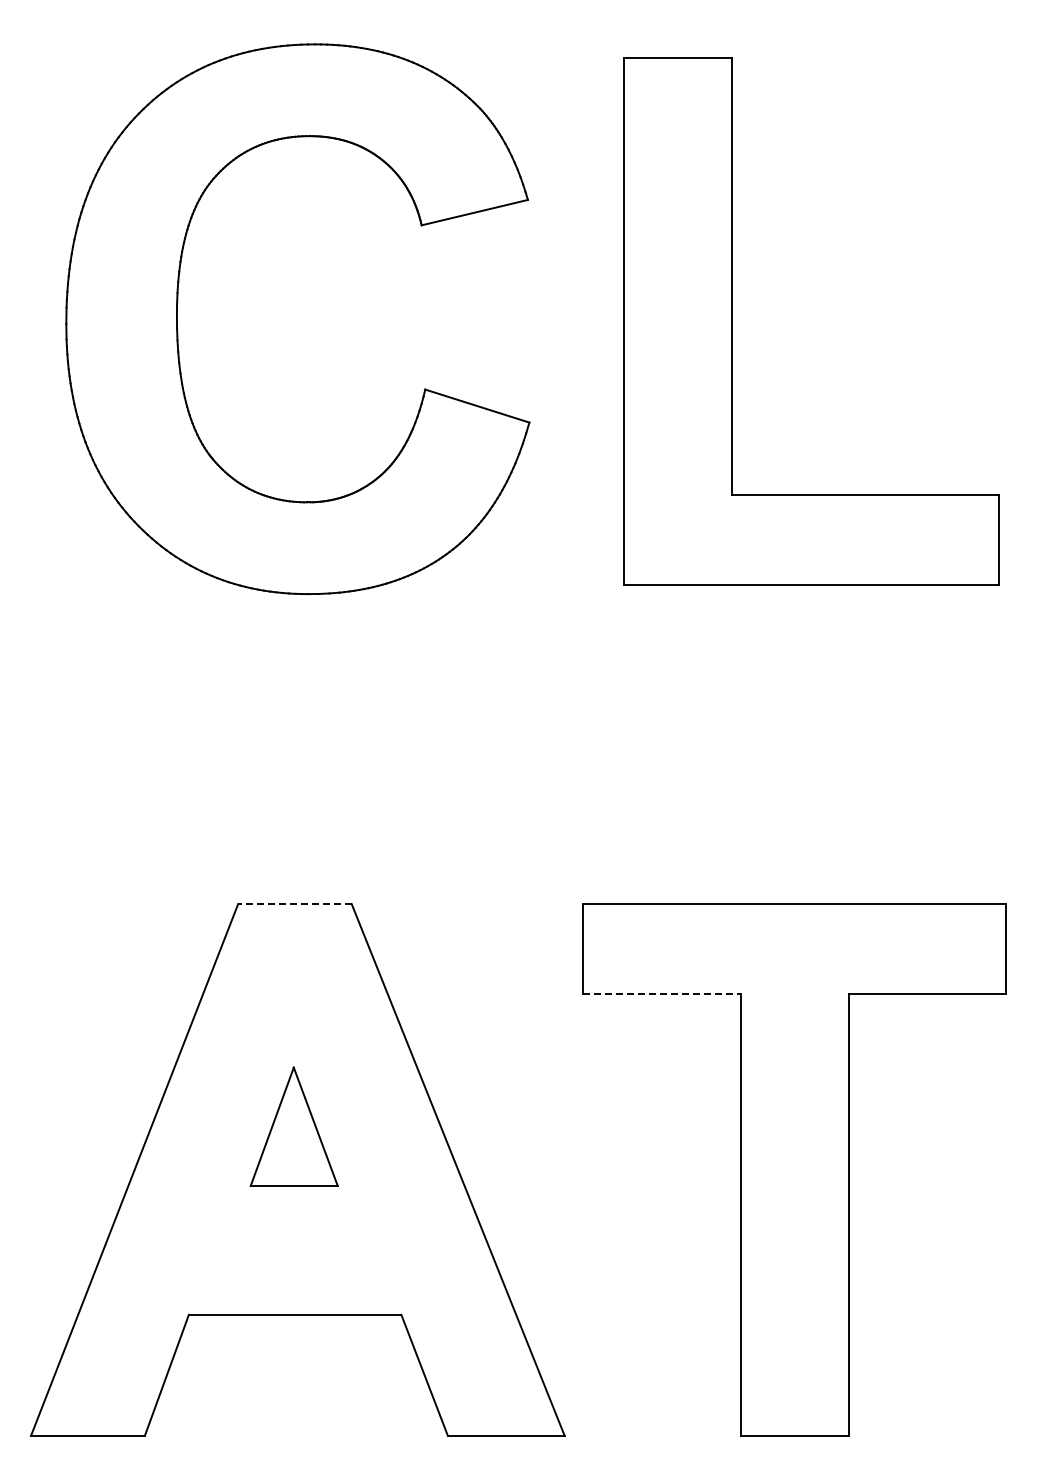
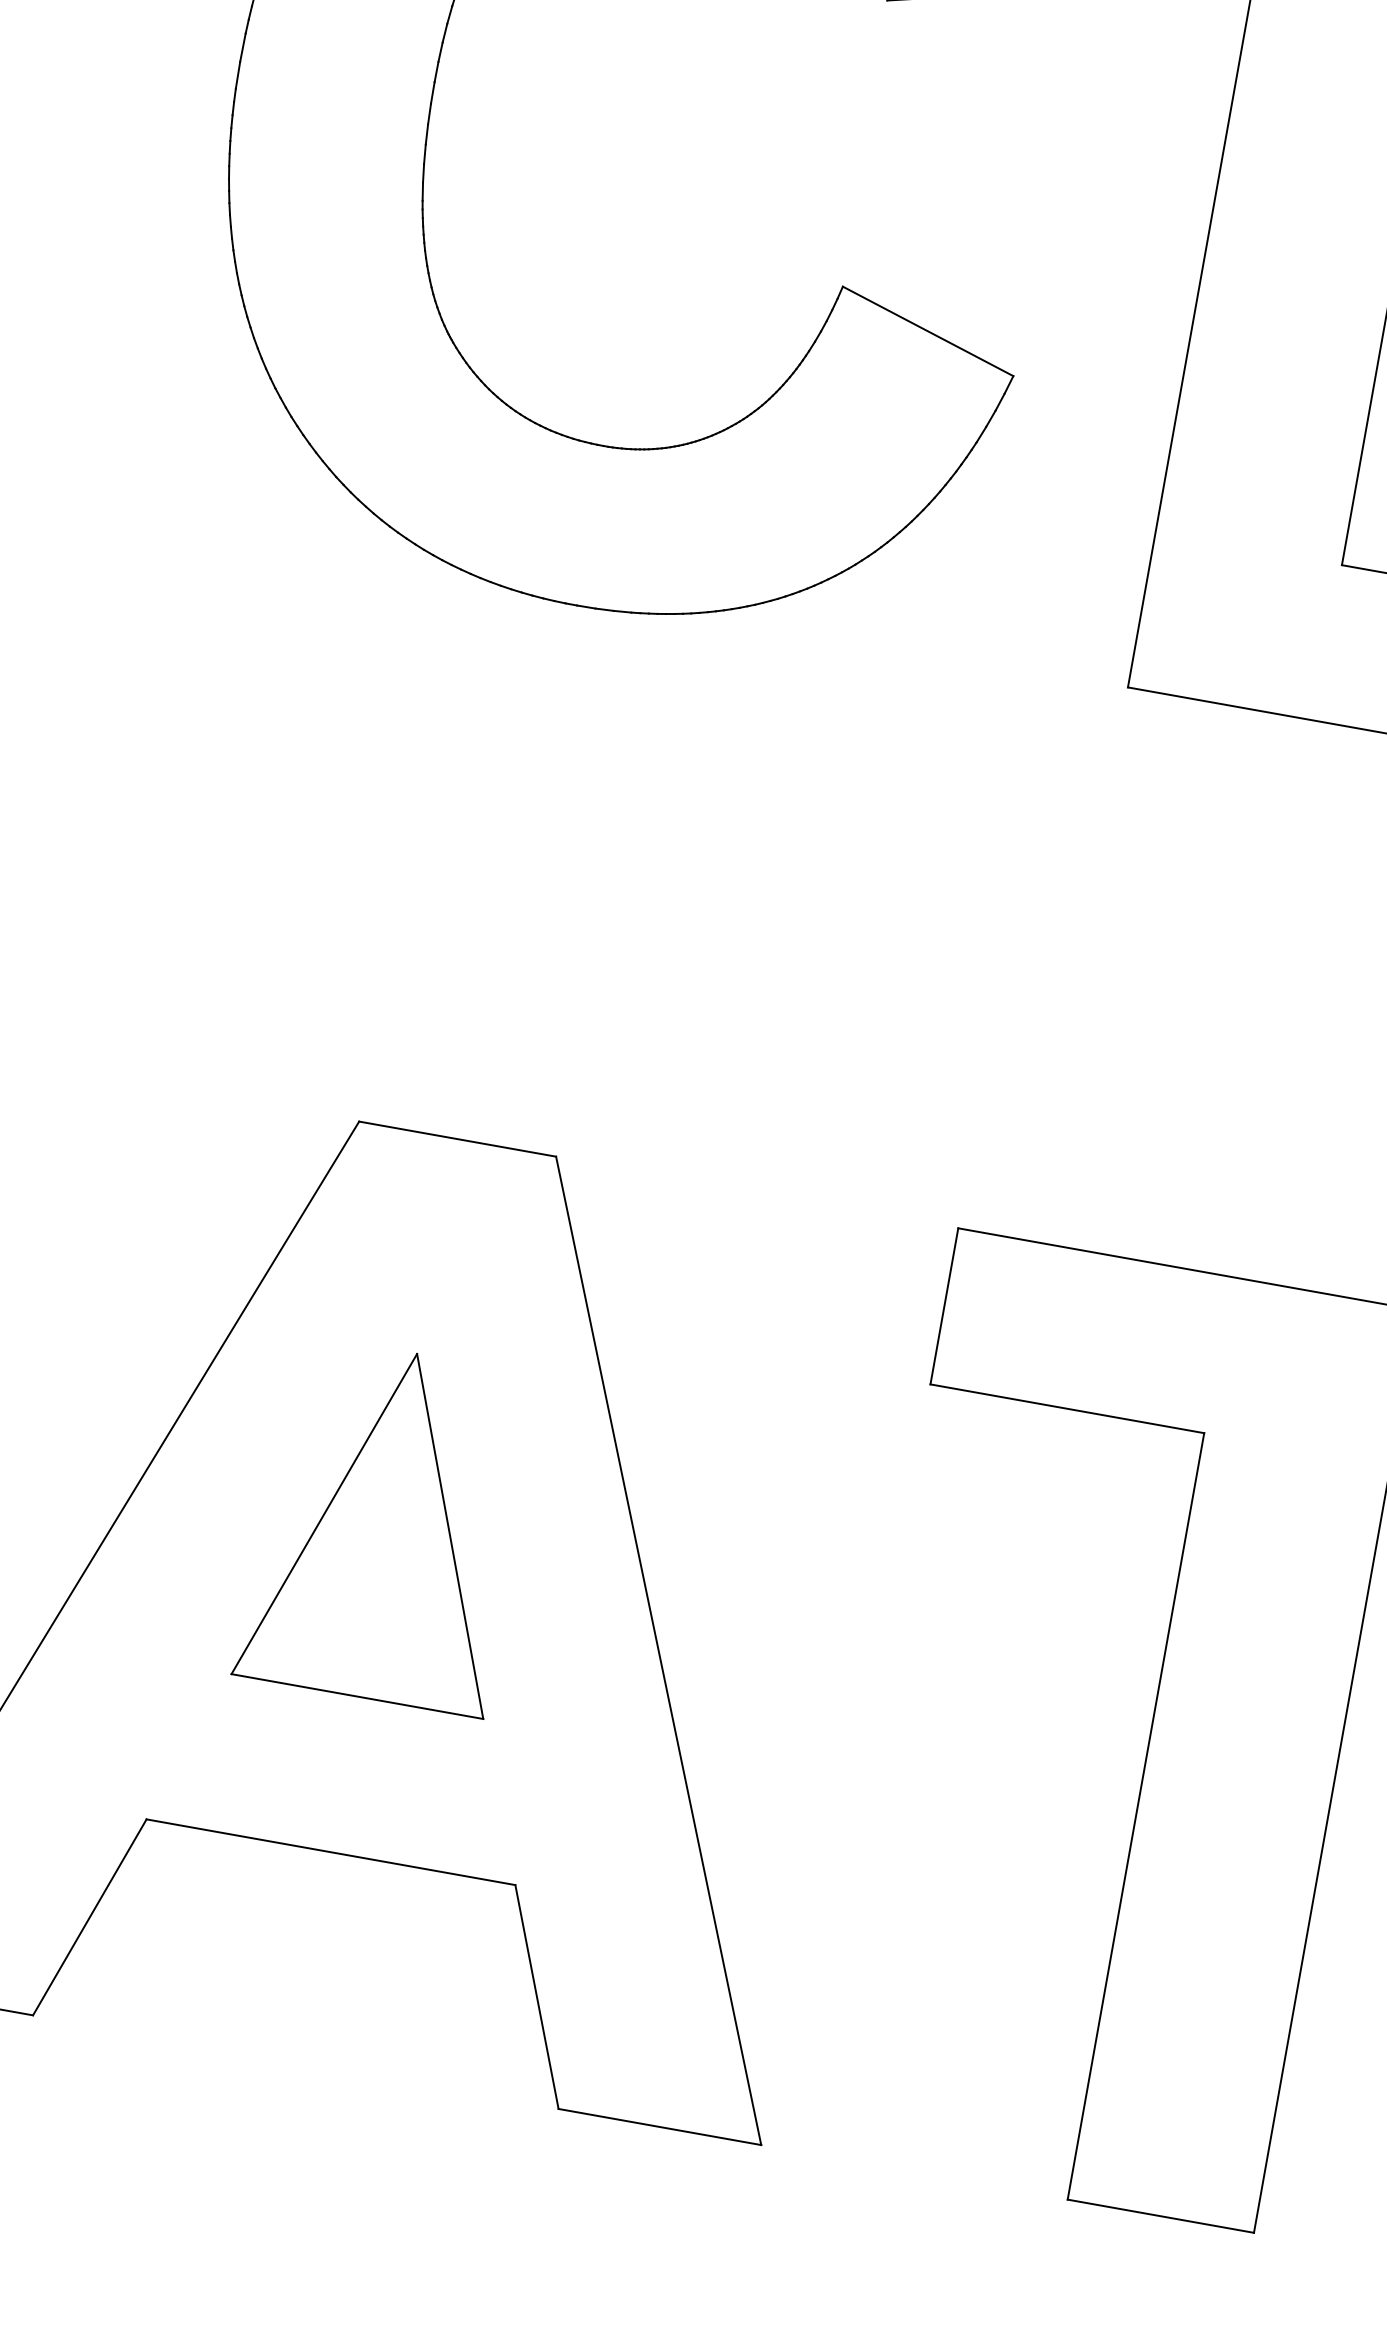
line: (294, 904) -> (456, 1139), dashed -> solid
line: (662, 993) -> (1067, 1408), dashed -> solid
part: (293, 1126) -> (386, 1524), size x1.67

